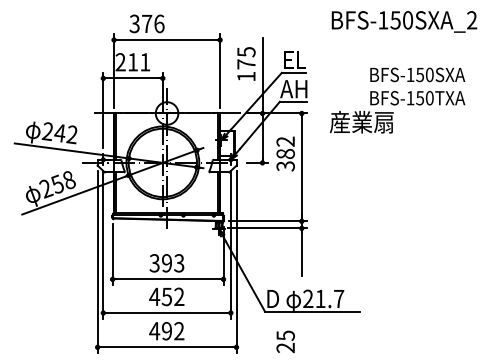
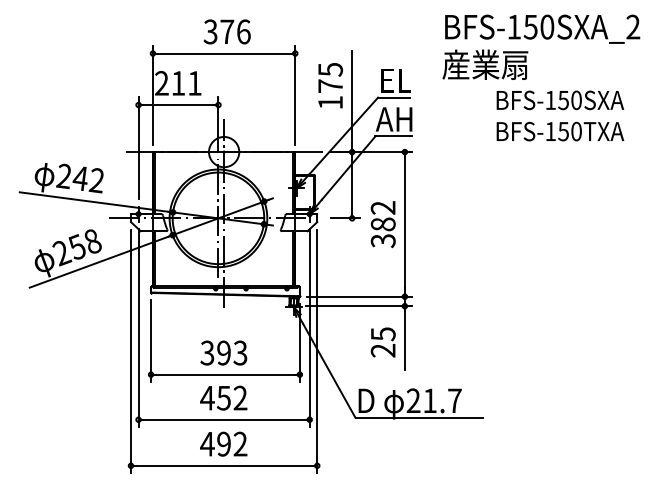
text: (146, 23) -> (226, 31), moved
text: (361, 121) -> (485, 64), moved
text: (285, 154) -> (382, 224), moved
text: (285, 341) -> (382, 342), moved

